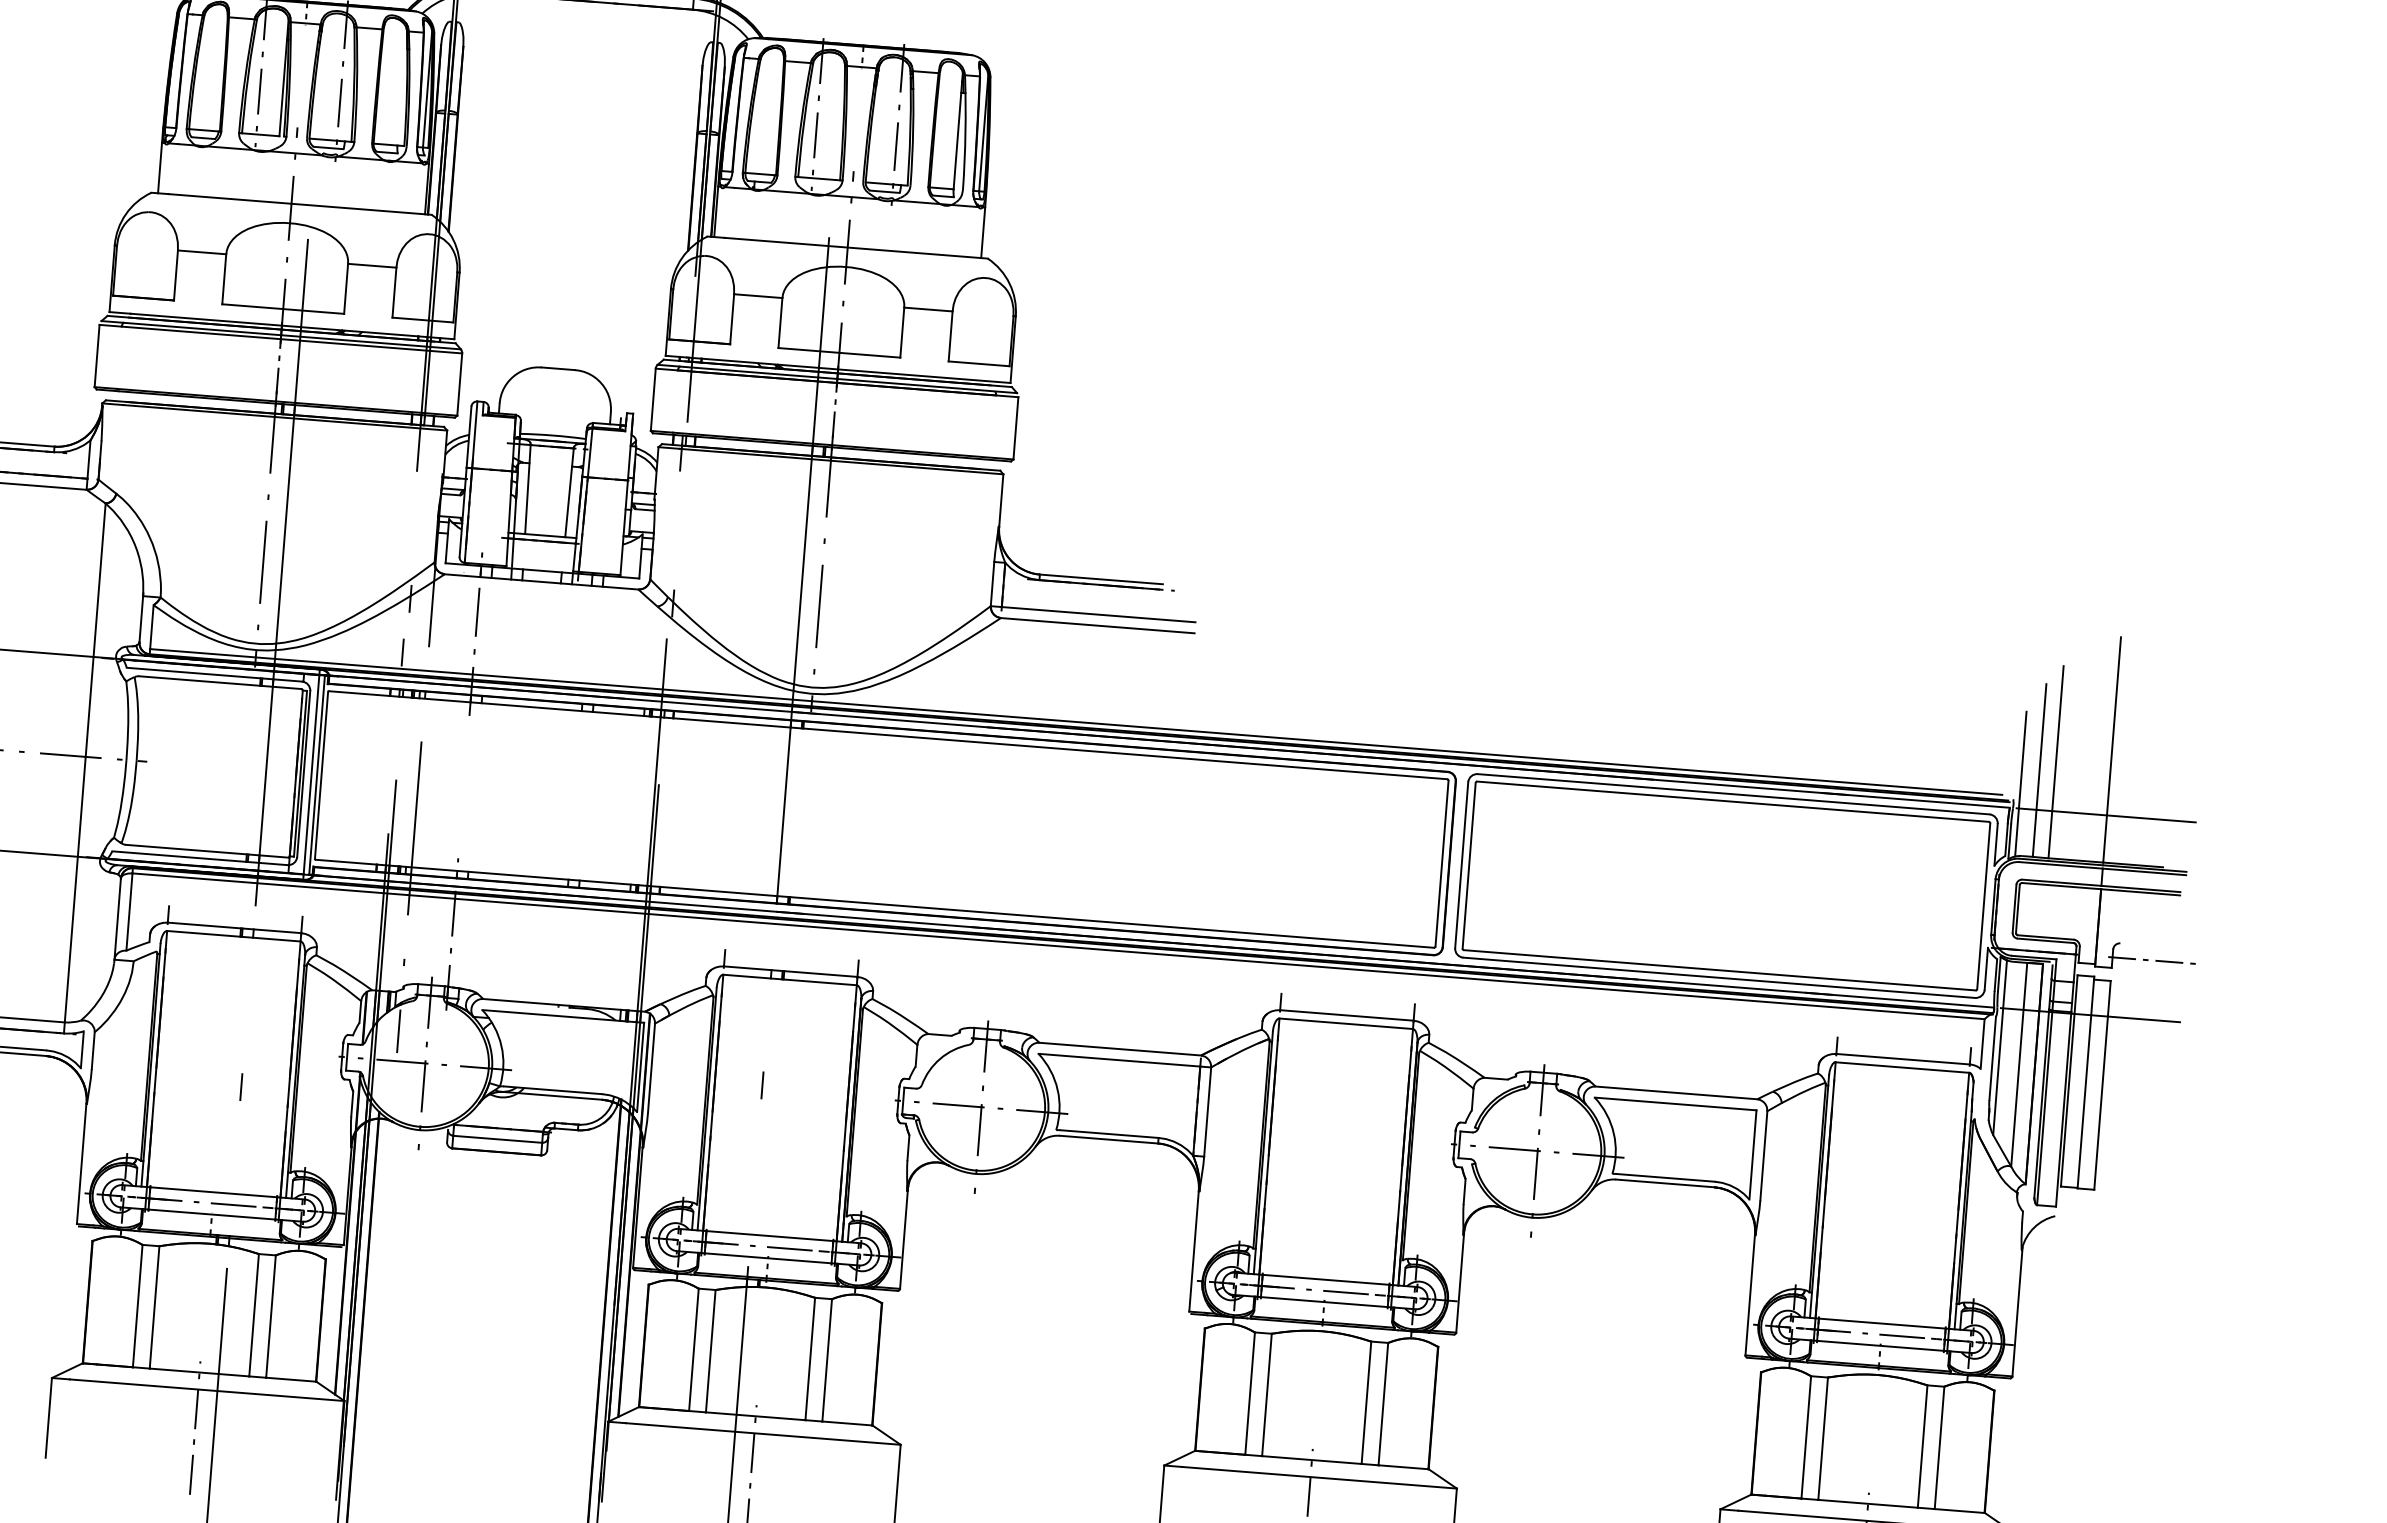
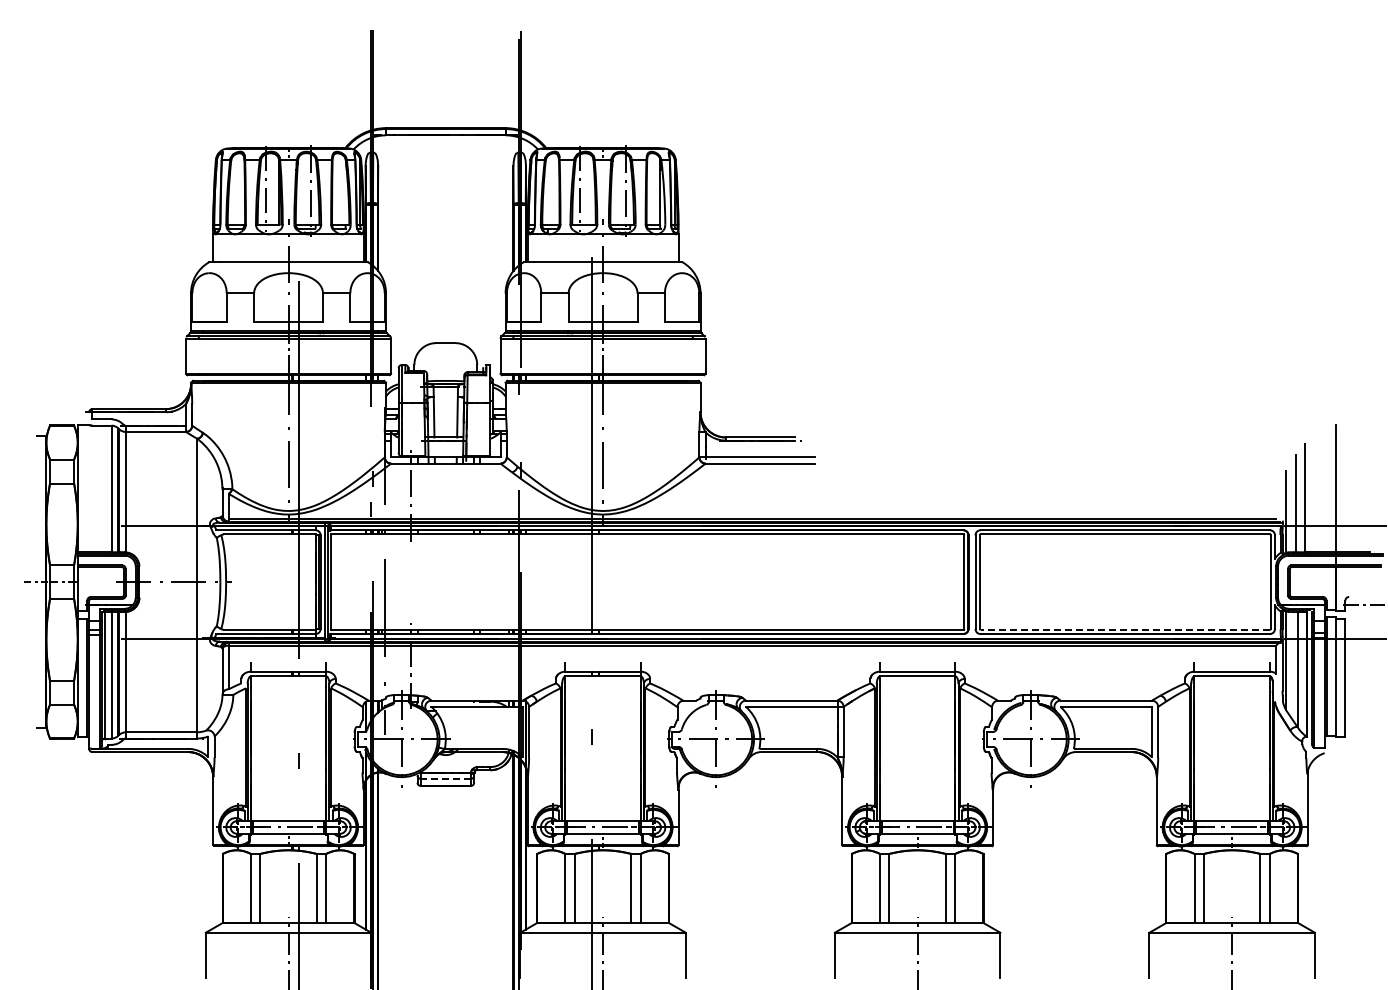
line: (1720, 969) -> (1125, 629), solid -> dashed
line: (497, 1138) -> (445, 778), solid -> dashed

